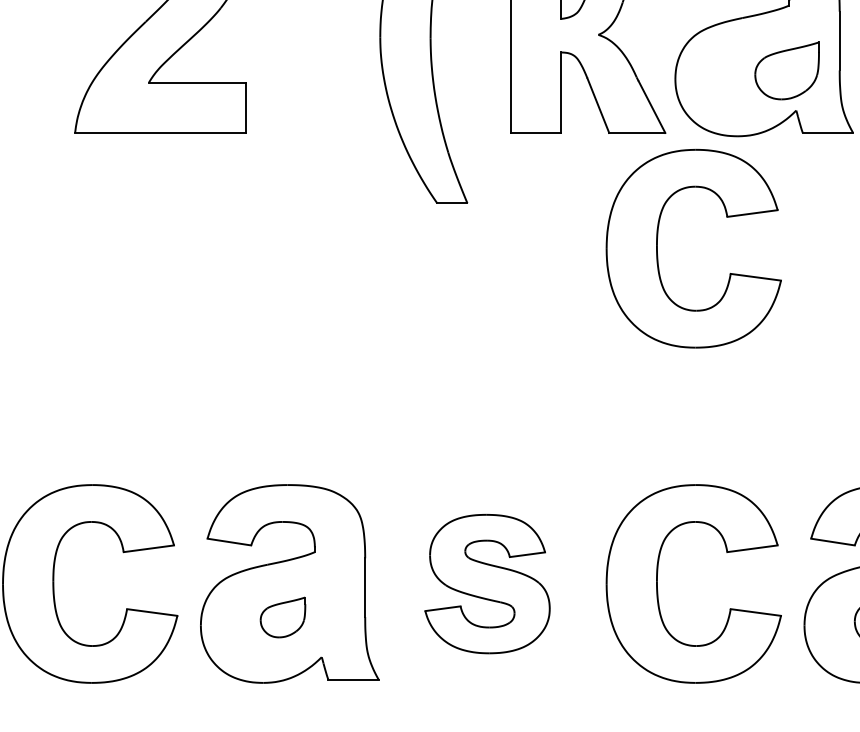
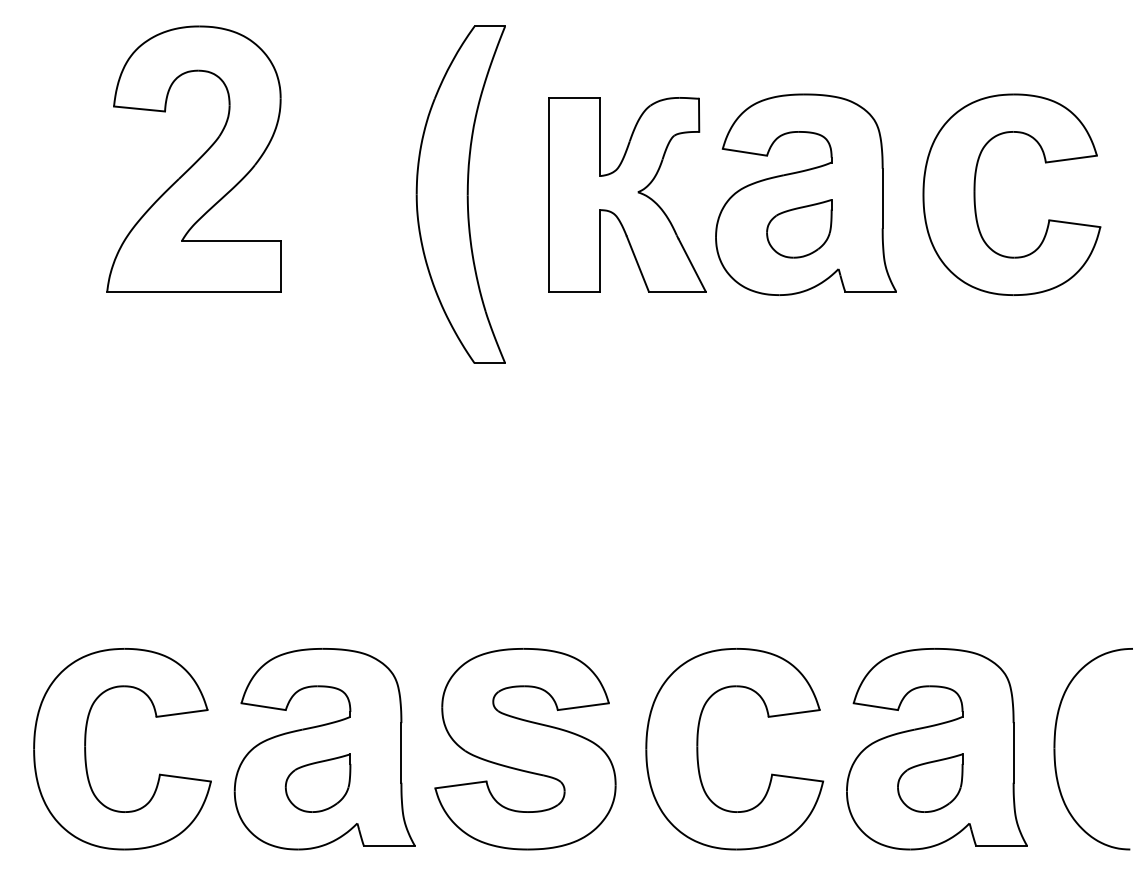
part: (787, 70) -> (799, 228), moved
part: (658, 249) -> (698, 409), removed
part: (487, 584) -> (525, 749), size x1.43
part: (282, 616) -> (317, 782), size x1.43

